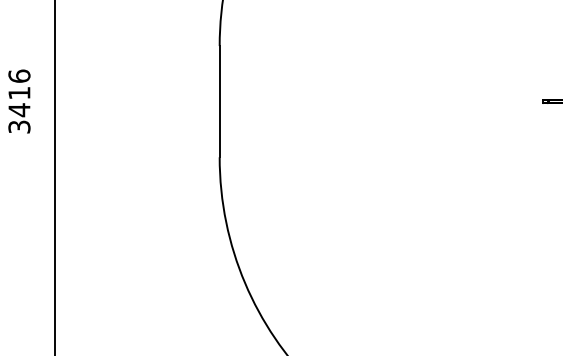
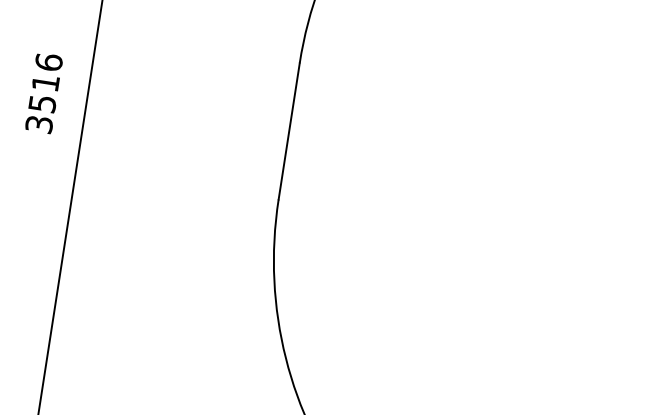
text: (19, 110) -> (42, 104), 3416 -> 3516

